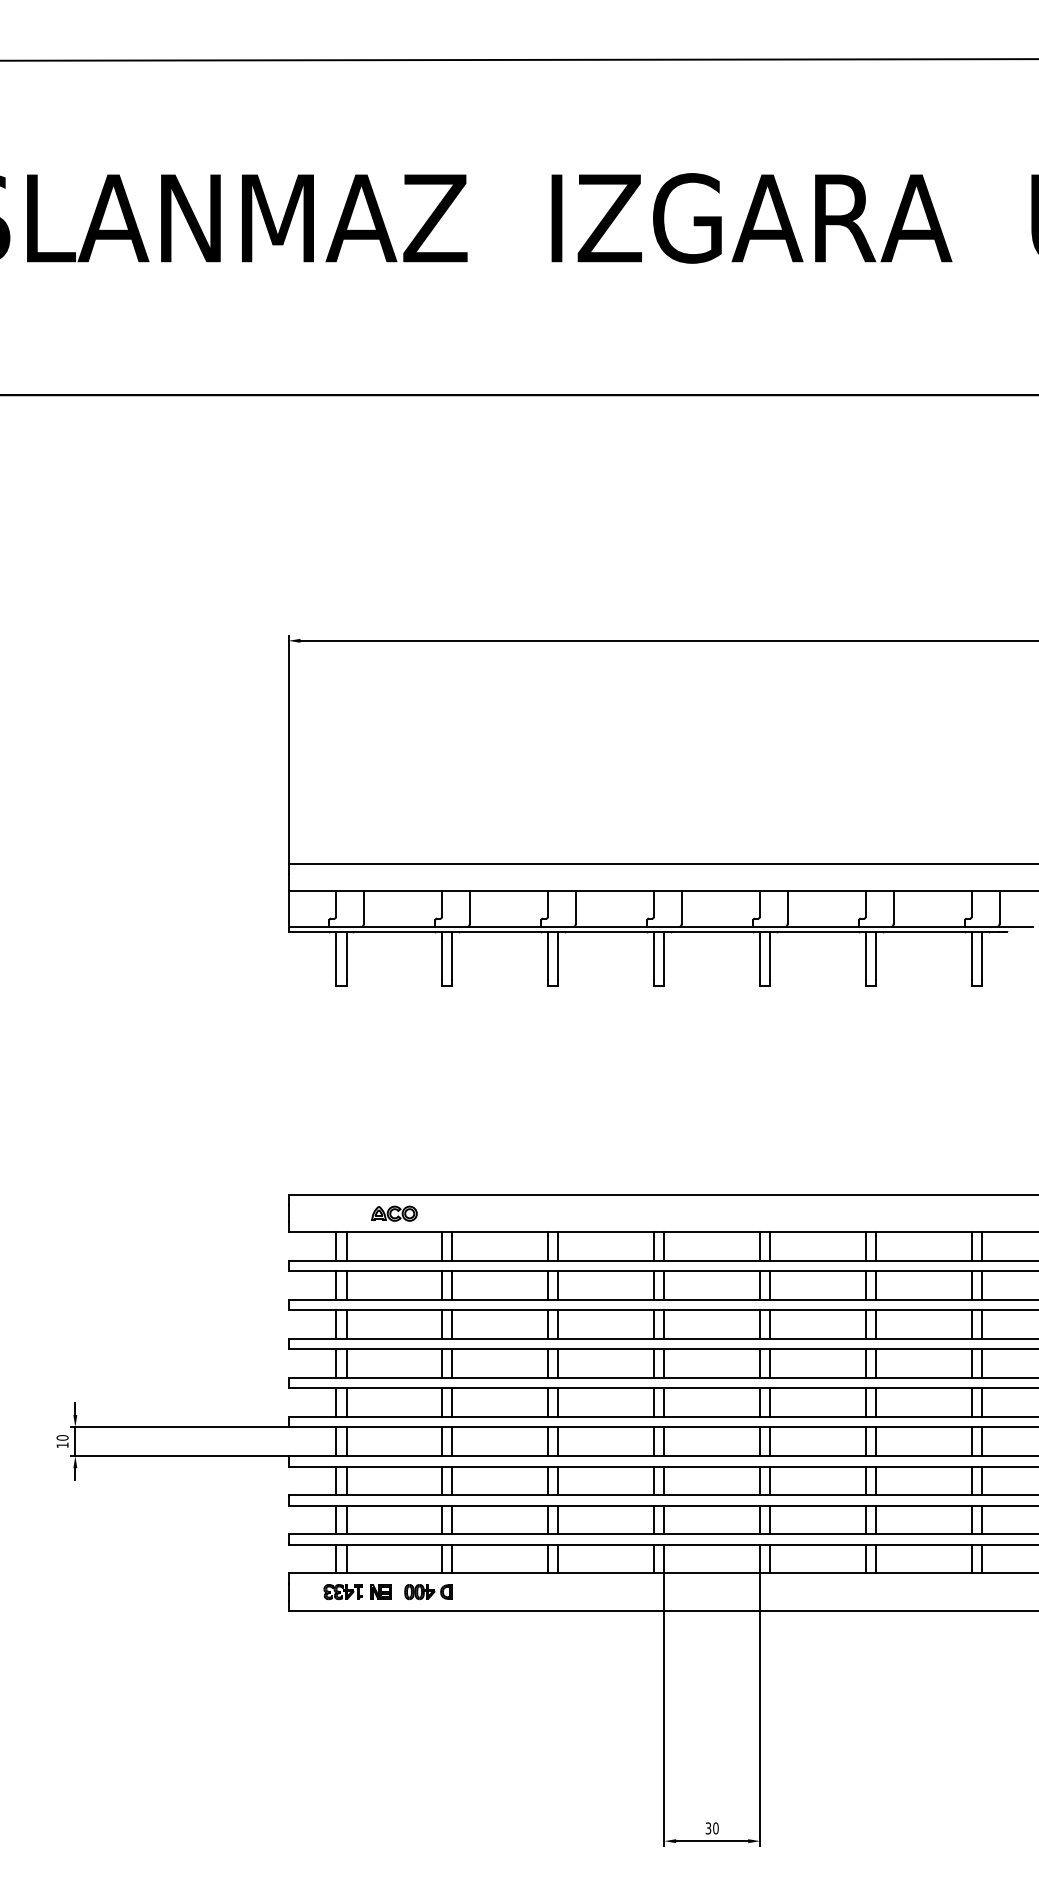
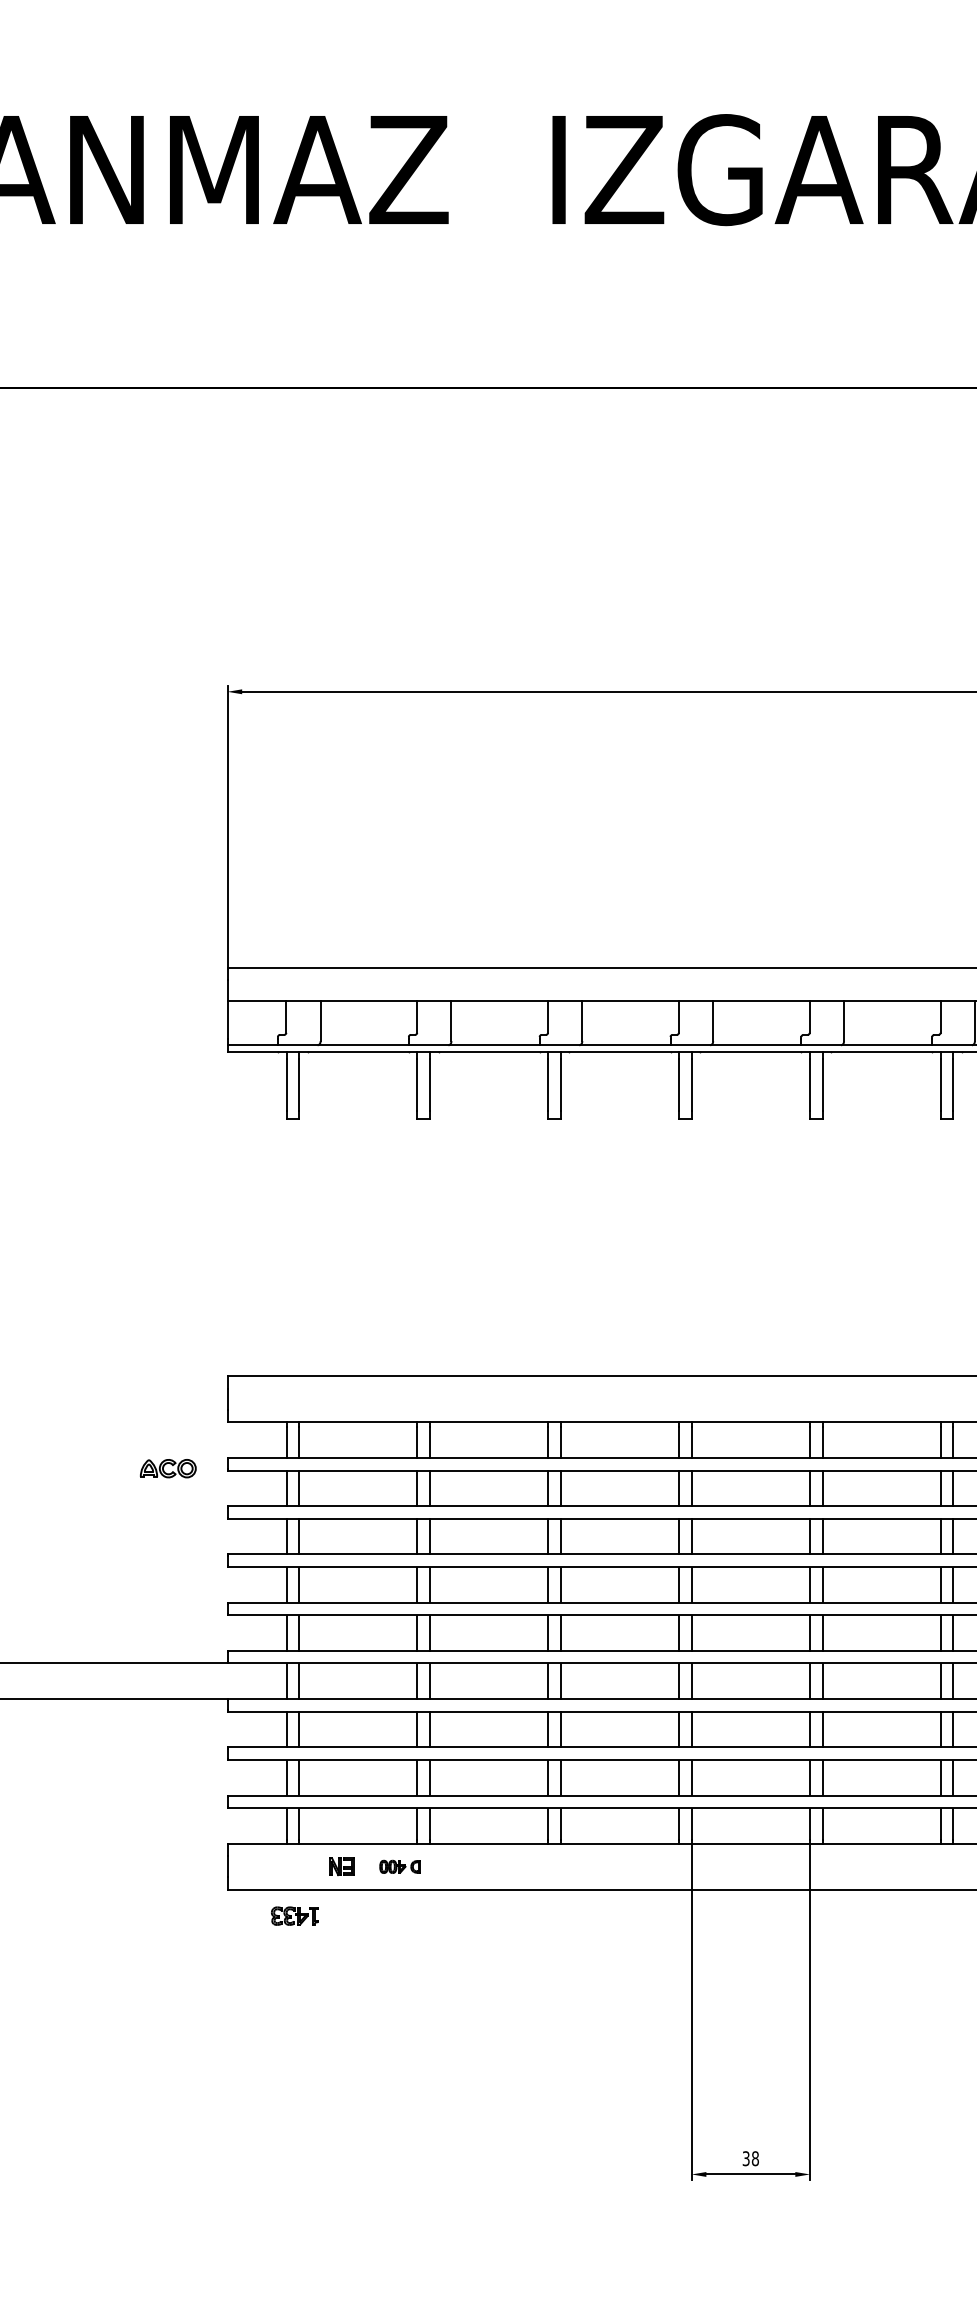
part: (394, 1213) -> (168, 1468), moved
part: (342, 1592) -> (294, 1916), moved
part: (428, 1592) -> (400, 1867), size x0.7
text: (715, 1828) -> (754, 2158), 30 -> 38

